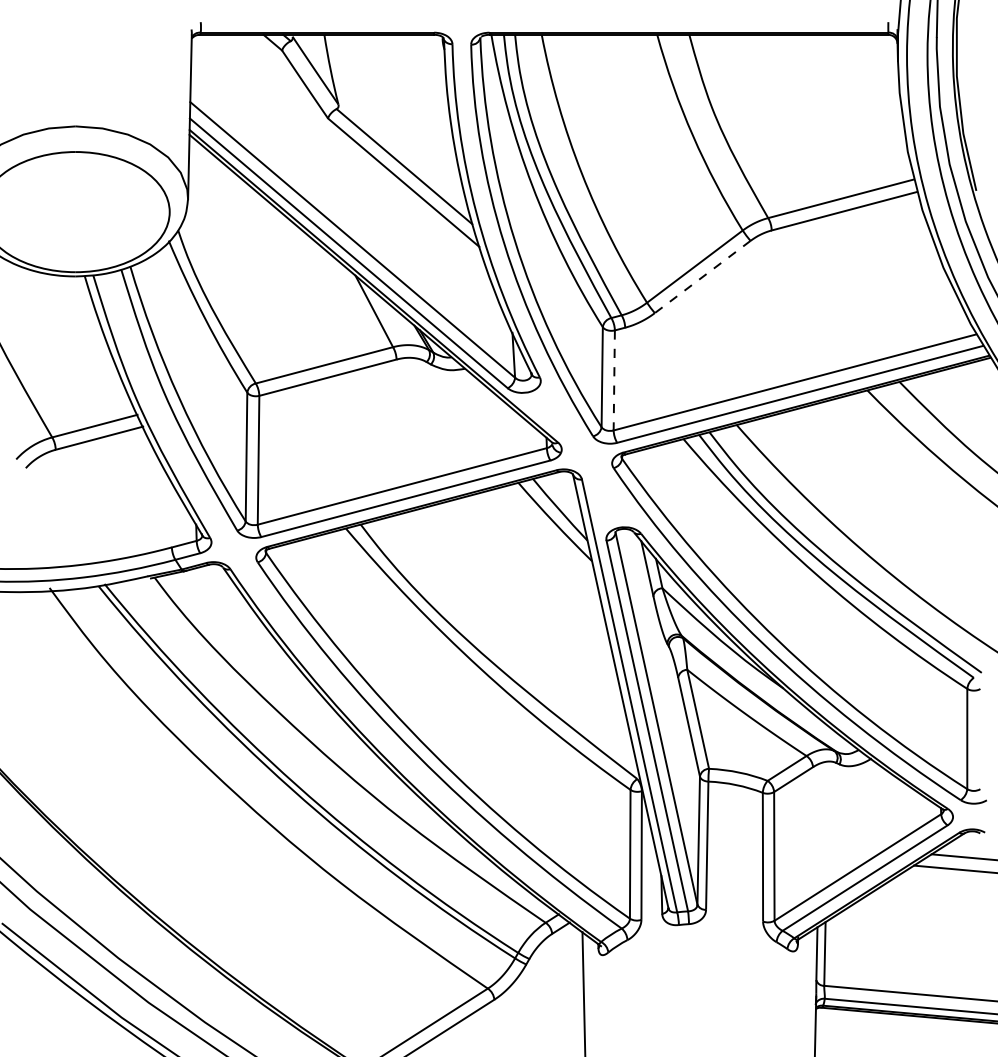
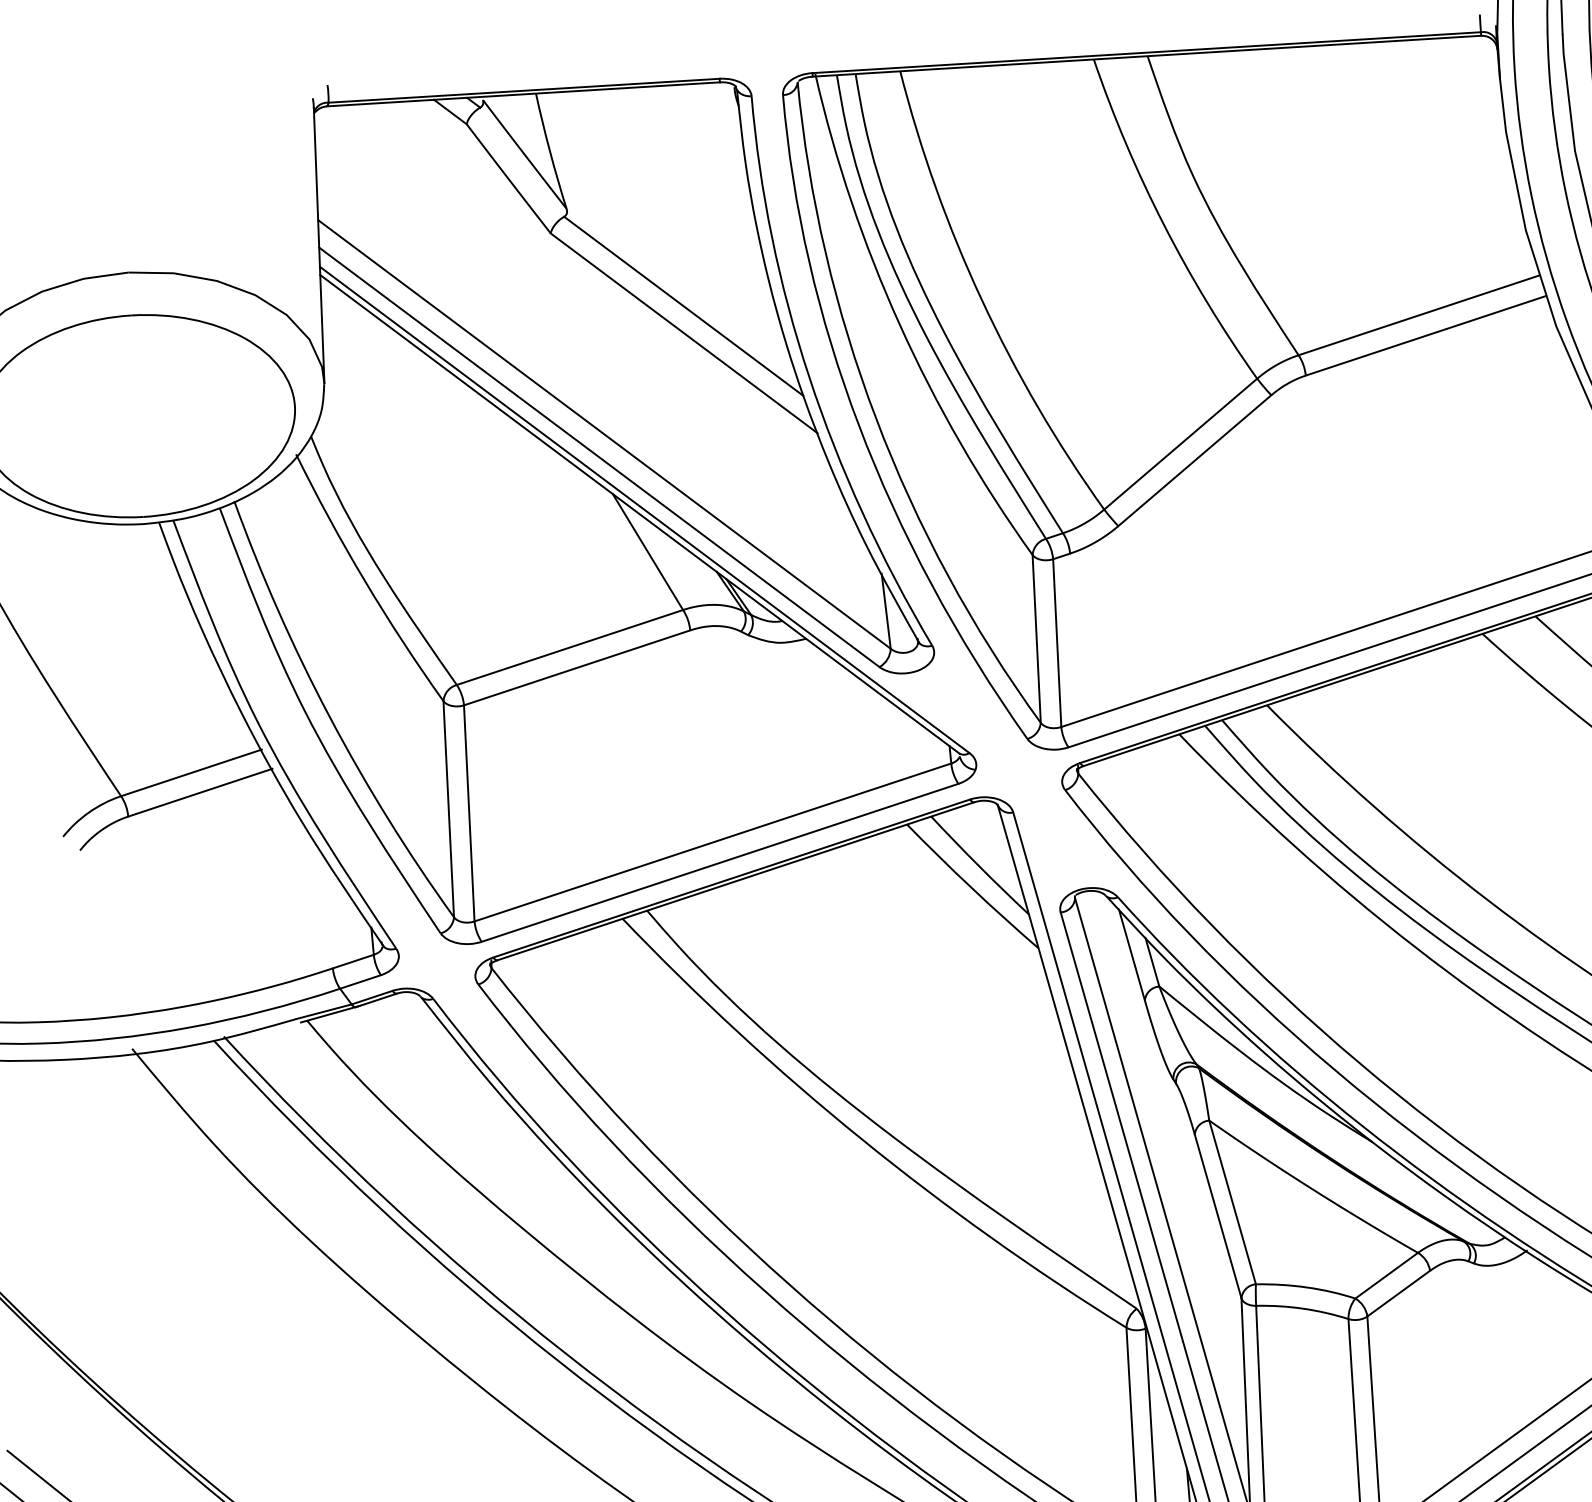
line: (702, 277) -> (1194, 461), dashed -> solid
line: (614, 380) -> (1057, 643), dashed -> solid

